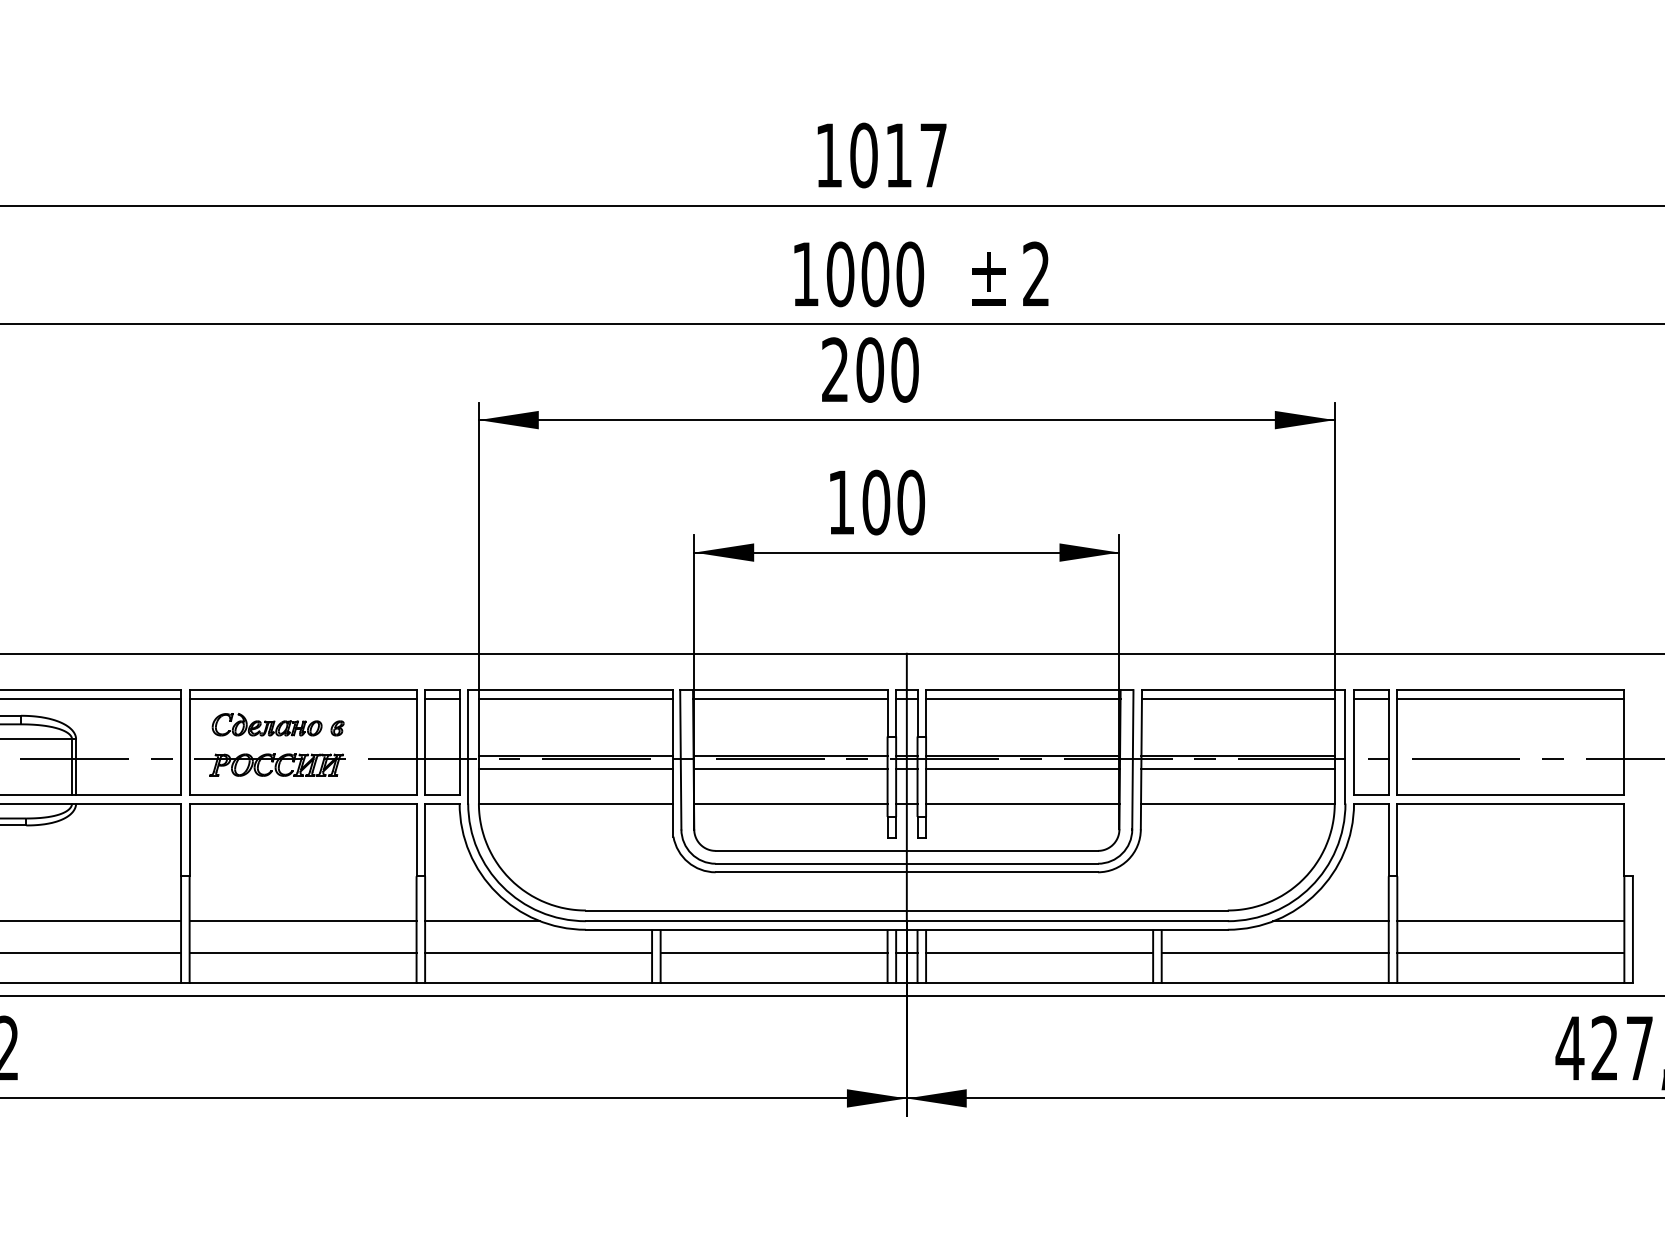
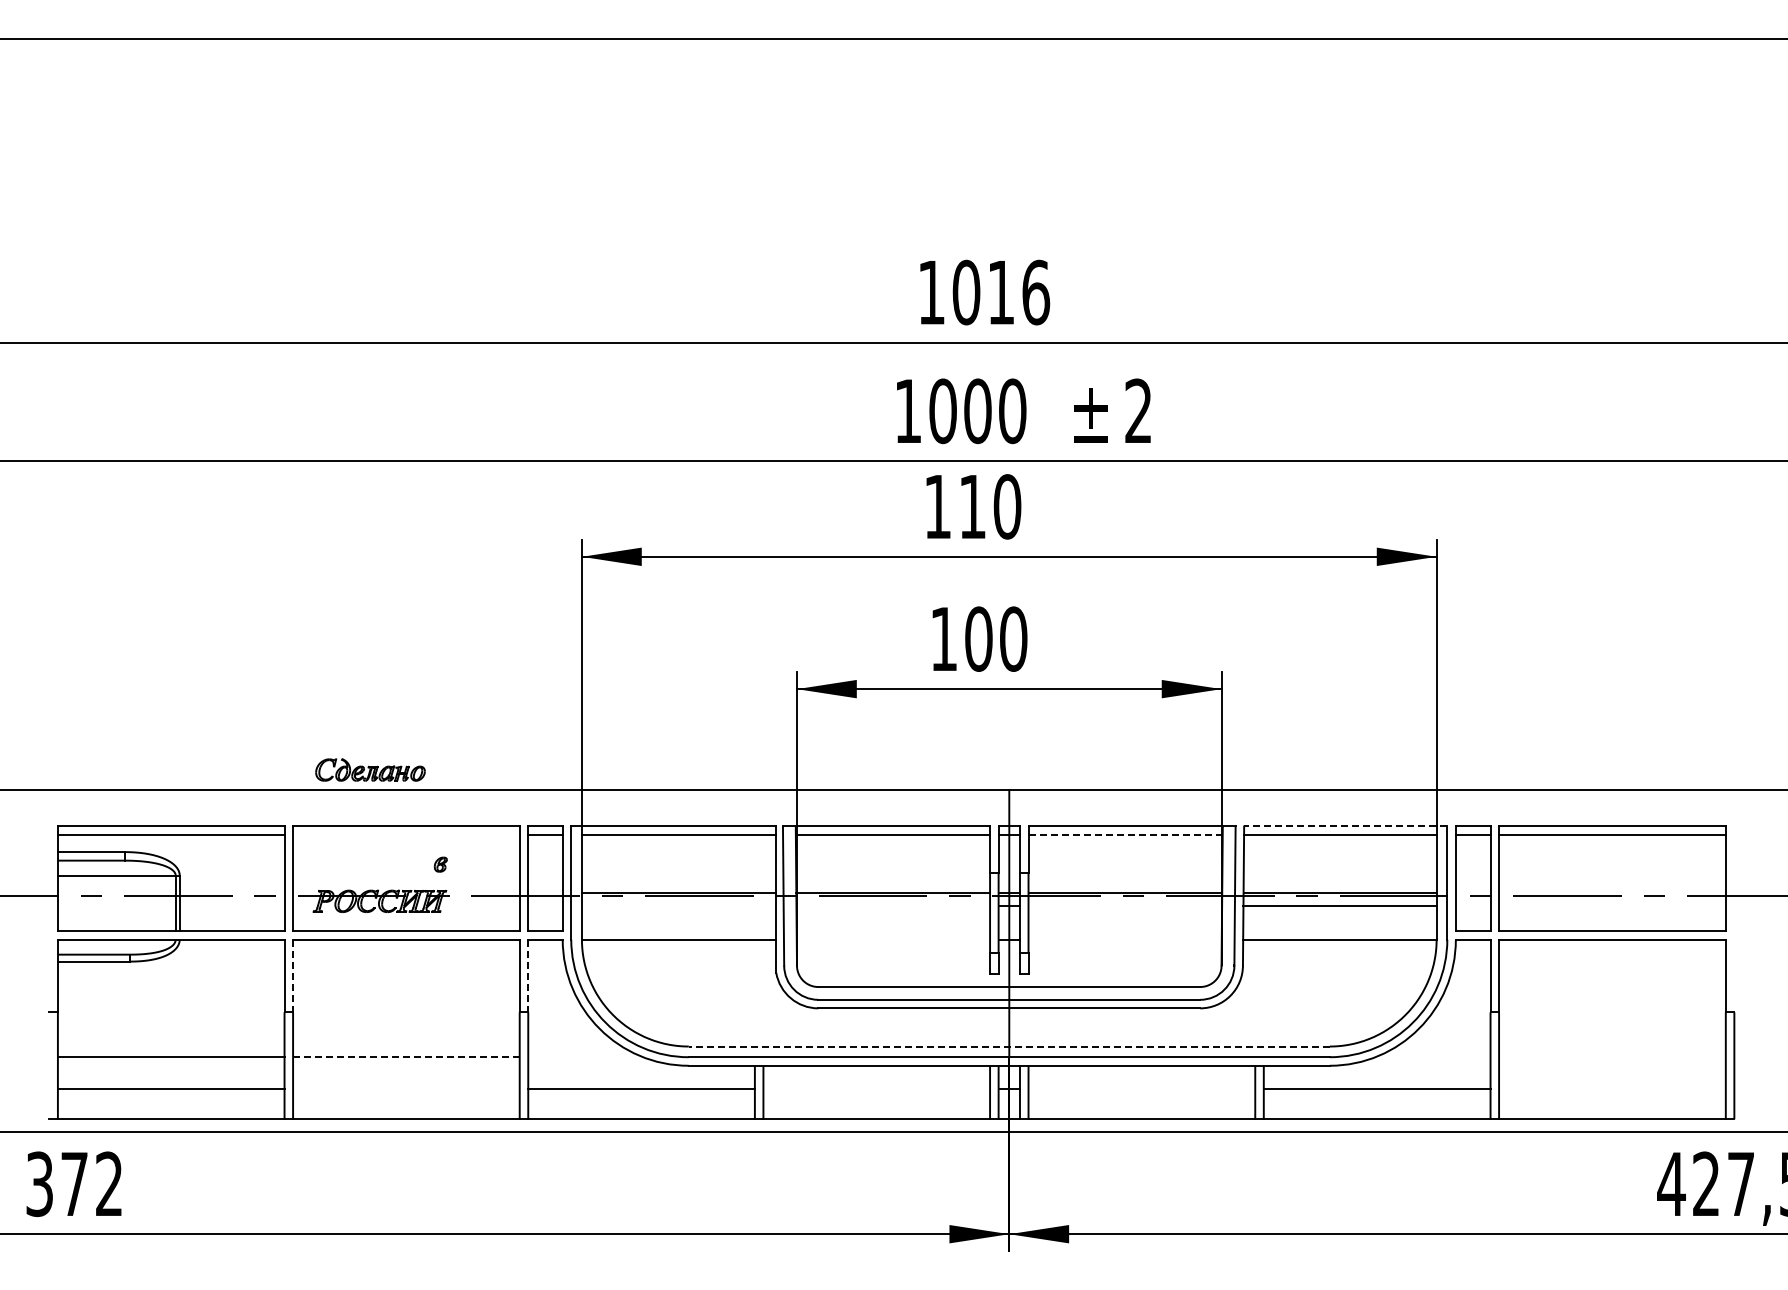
text: (934, 155) -> (1036, 292), 1017 -> 1016
text: (852, 369) -> (955, 506), 200 -> 110
line: (1243, 690) -> (1345, 826), solid -> dashed
line: (303, 699) -> (406, 835), removed
line: (1023, 699) -> (1125, 835), solid -> dashed
part: (267, 724) -> (370, 769), moved
line: (575, 769) -> (678, 905), removed
line: (790, 769) -> (893, 905), removed
line: (1023, 769) -> (1125, 905), removed
line: (790, 803) -> (893, 939), removed
line: (1022, 803) -> (1124, 939), removed
line: (190, 840) -> (293, 976), solid -> dashed
line: (425, 840) -> (528, 976), solid -> dashed
line: (907, 910) -> (1009, 1046), solid -> dashed
line: (302, 921) -> (405, 1057), solid -> dashed
line: (482, 921) -> (585, 1057), removed
line: (1330, 921) -> (1432, 1057), removed
line: (1510, 921) -> (1612, 1057), removed
line: (303, 953) -> (406, 1089), removed
line: (773, 953) -> (876, 1089), removed
line: (1039, 953) -> (1141, 1089), removed
line: (1510, 953) -> (1612, 1089), removed

